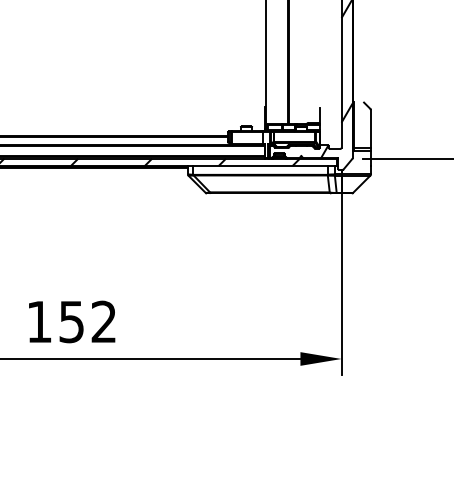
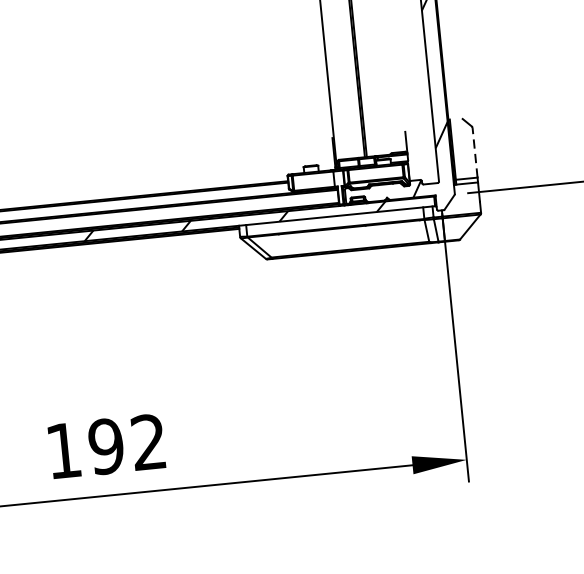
line: (370, 128) -> (474, 152), solid -> dashed
text: (71, 321) -> (105, 445), 152 -> 192

